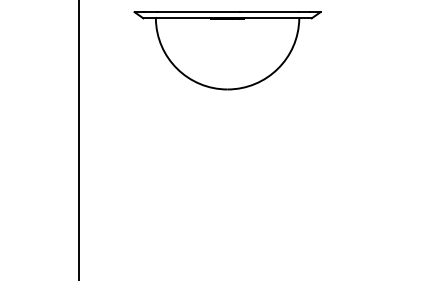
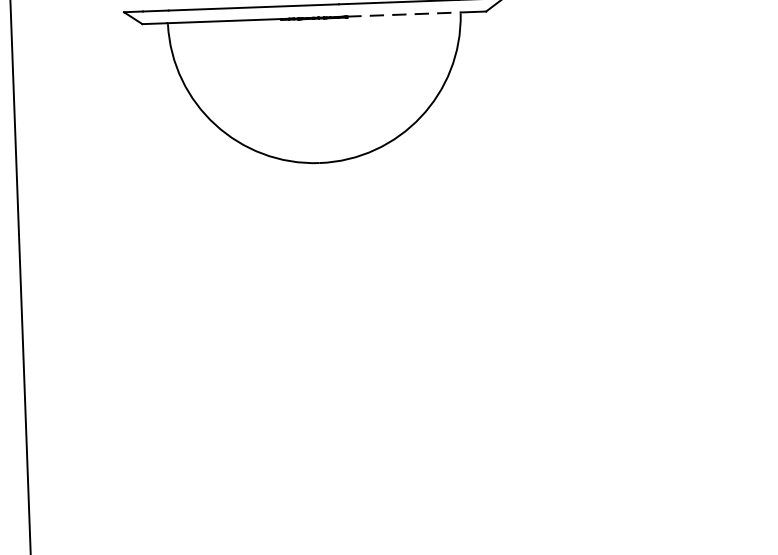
line: (271, 18) -> (403, 14), solid -> dashed

